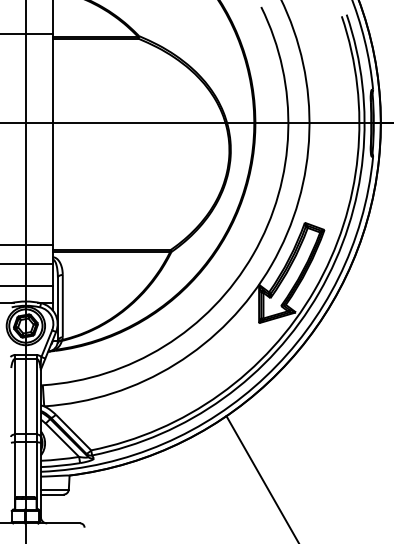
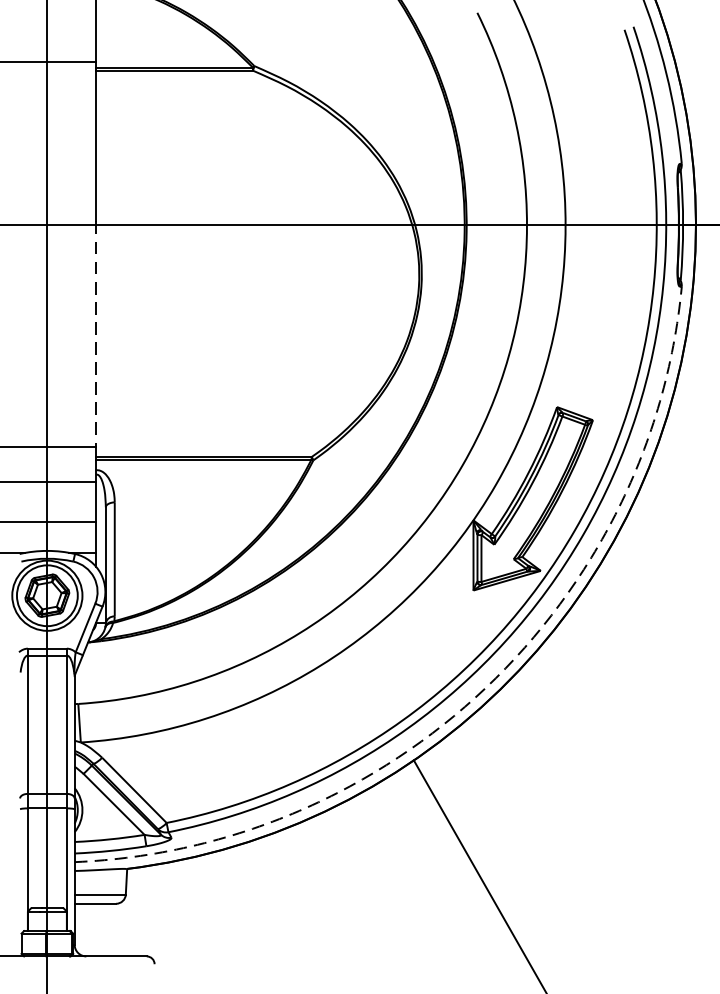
line: (52, 182) -> (95, 333), solid -> dashed
arc: (265, 376) -> (485, 687), solid -> dashed

